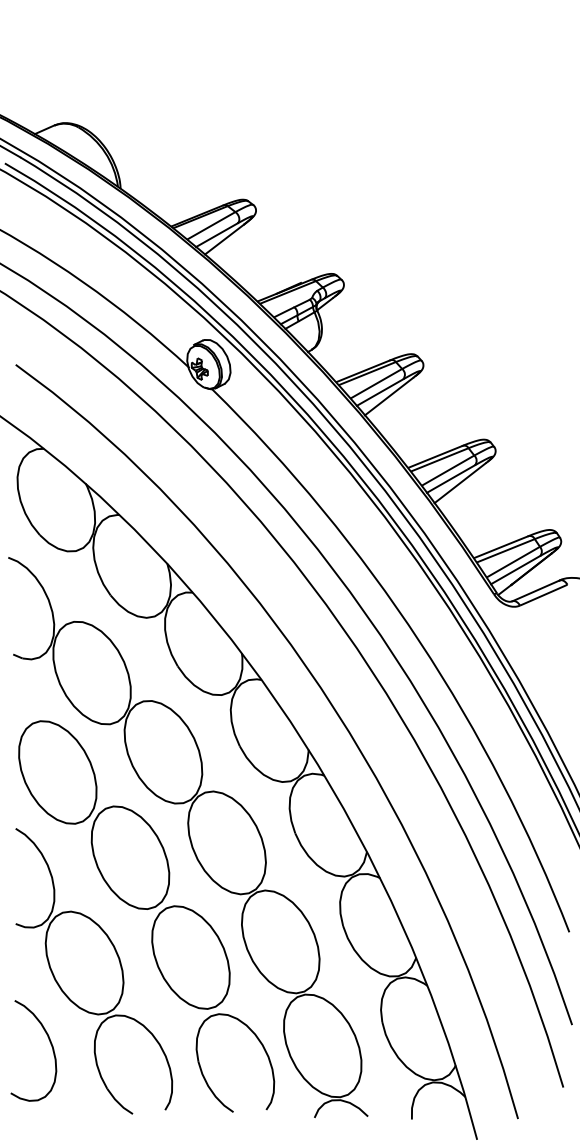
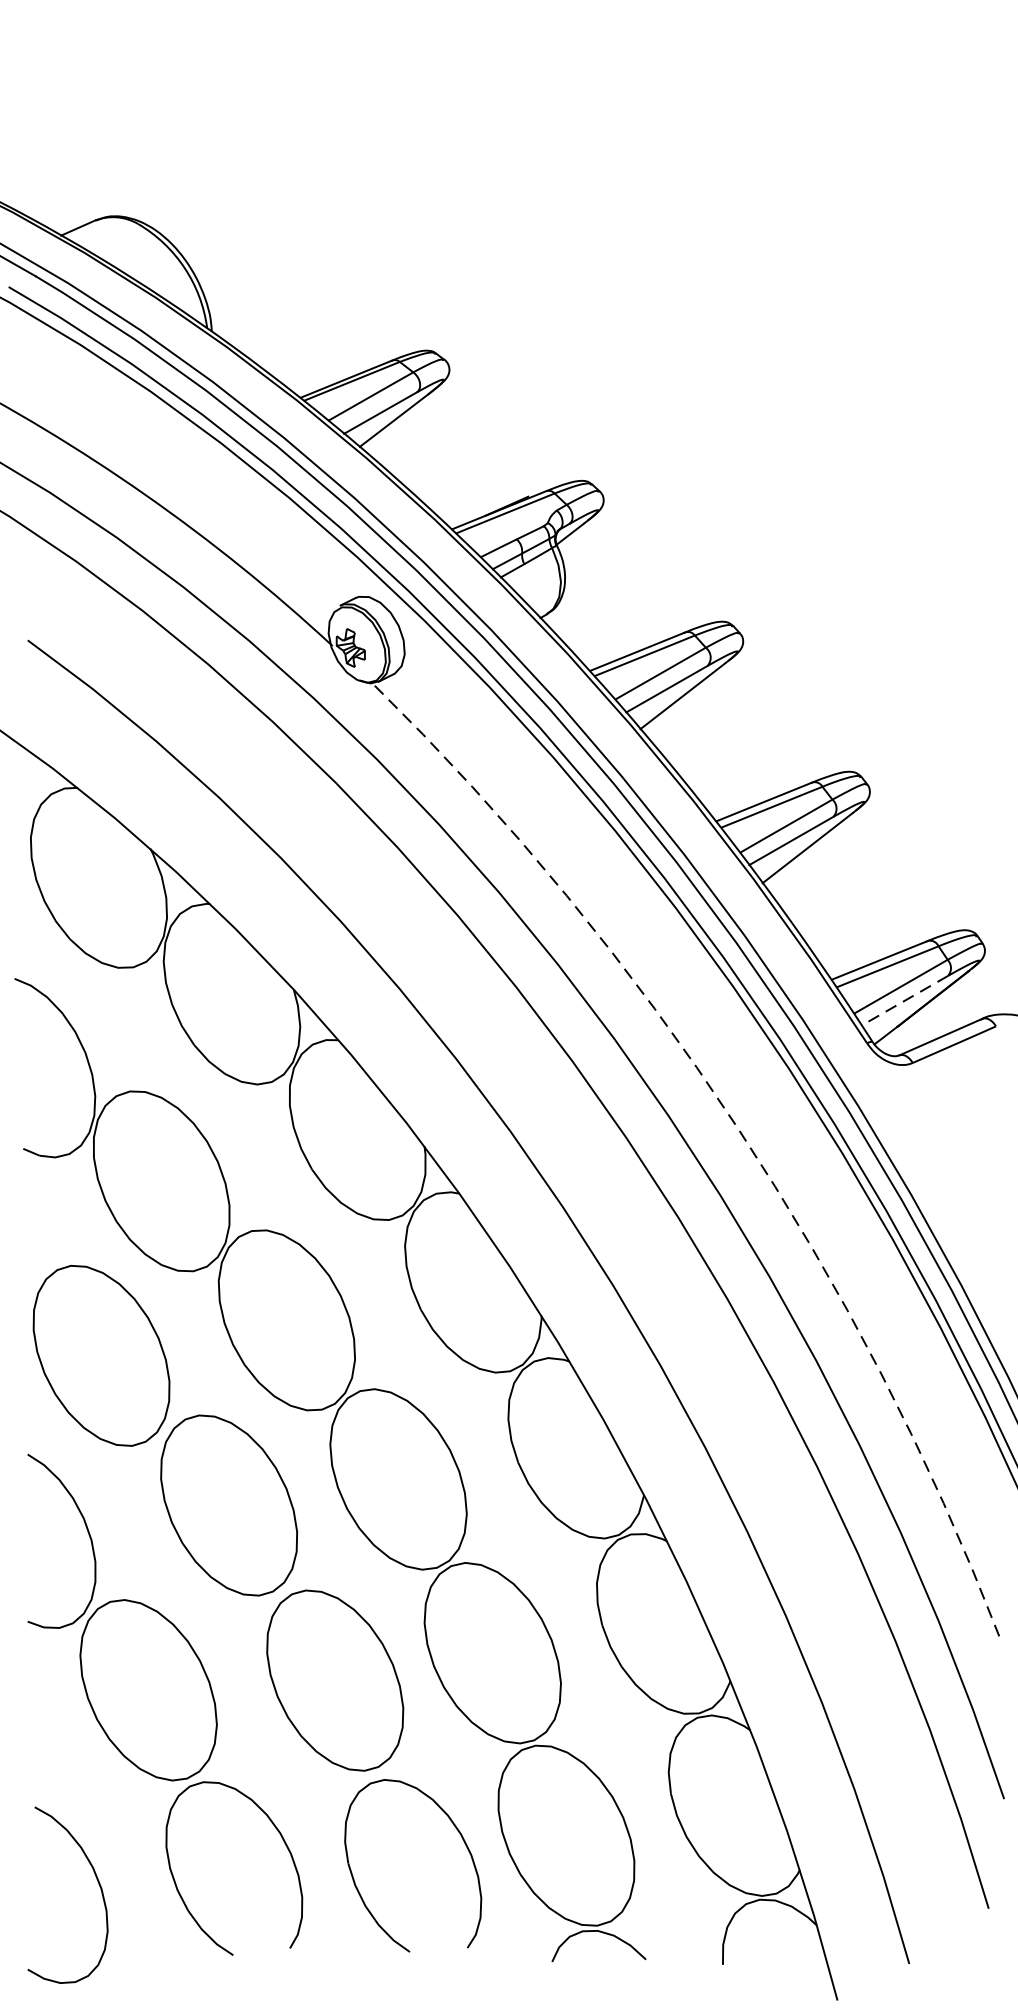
line: (515, 570) -> (904, 1001), solid -> dashed
arc: (419, 641) -> (736, 1125), solid -> dashed
curve: (49, 1042) -> (95, 1880), moved

